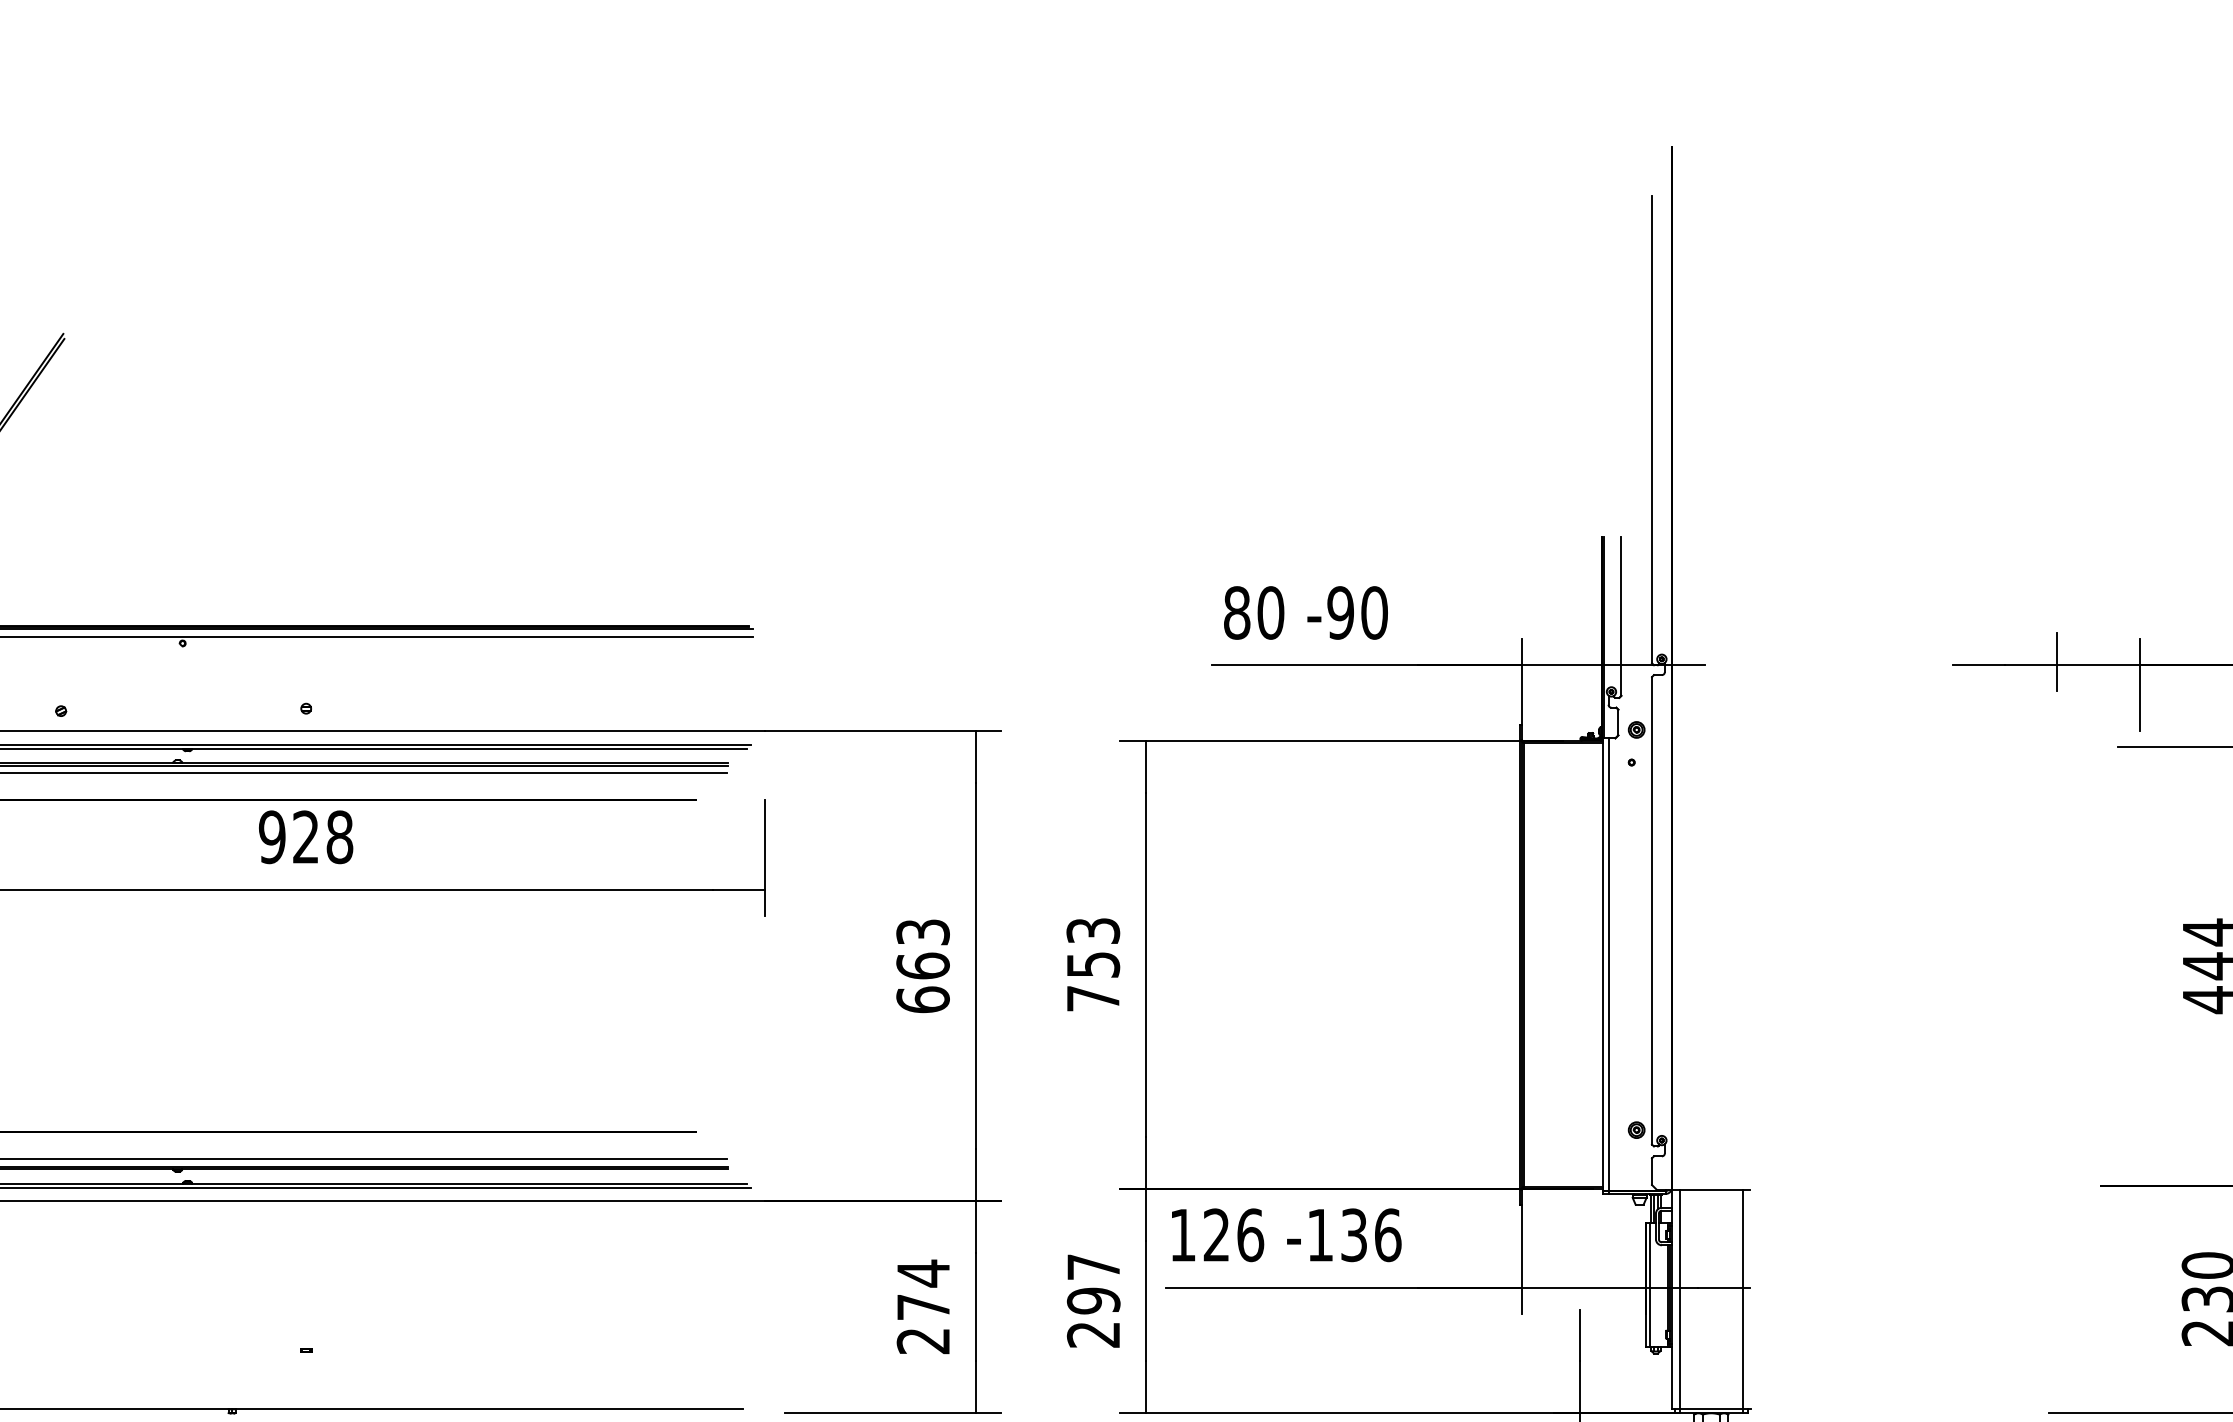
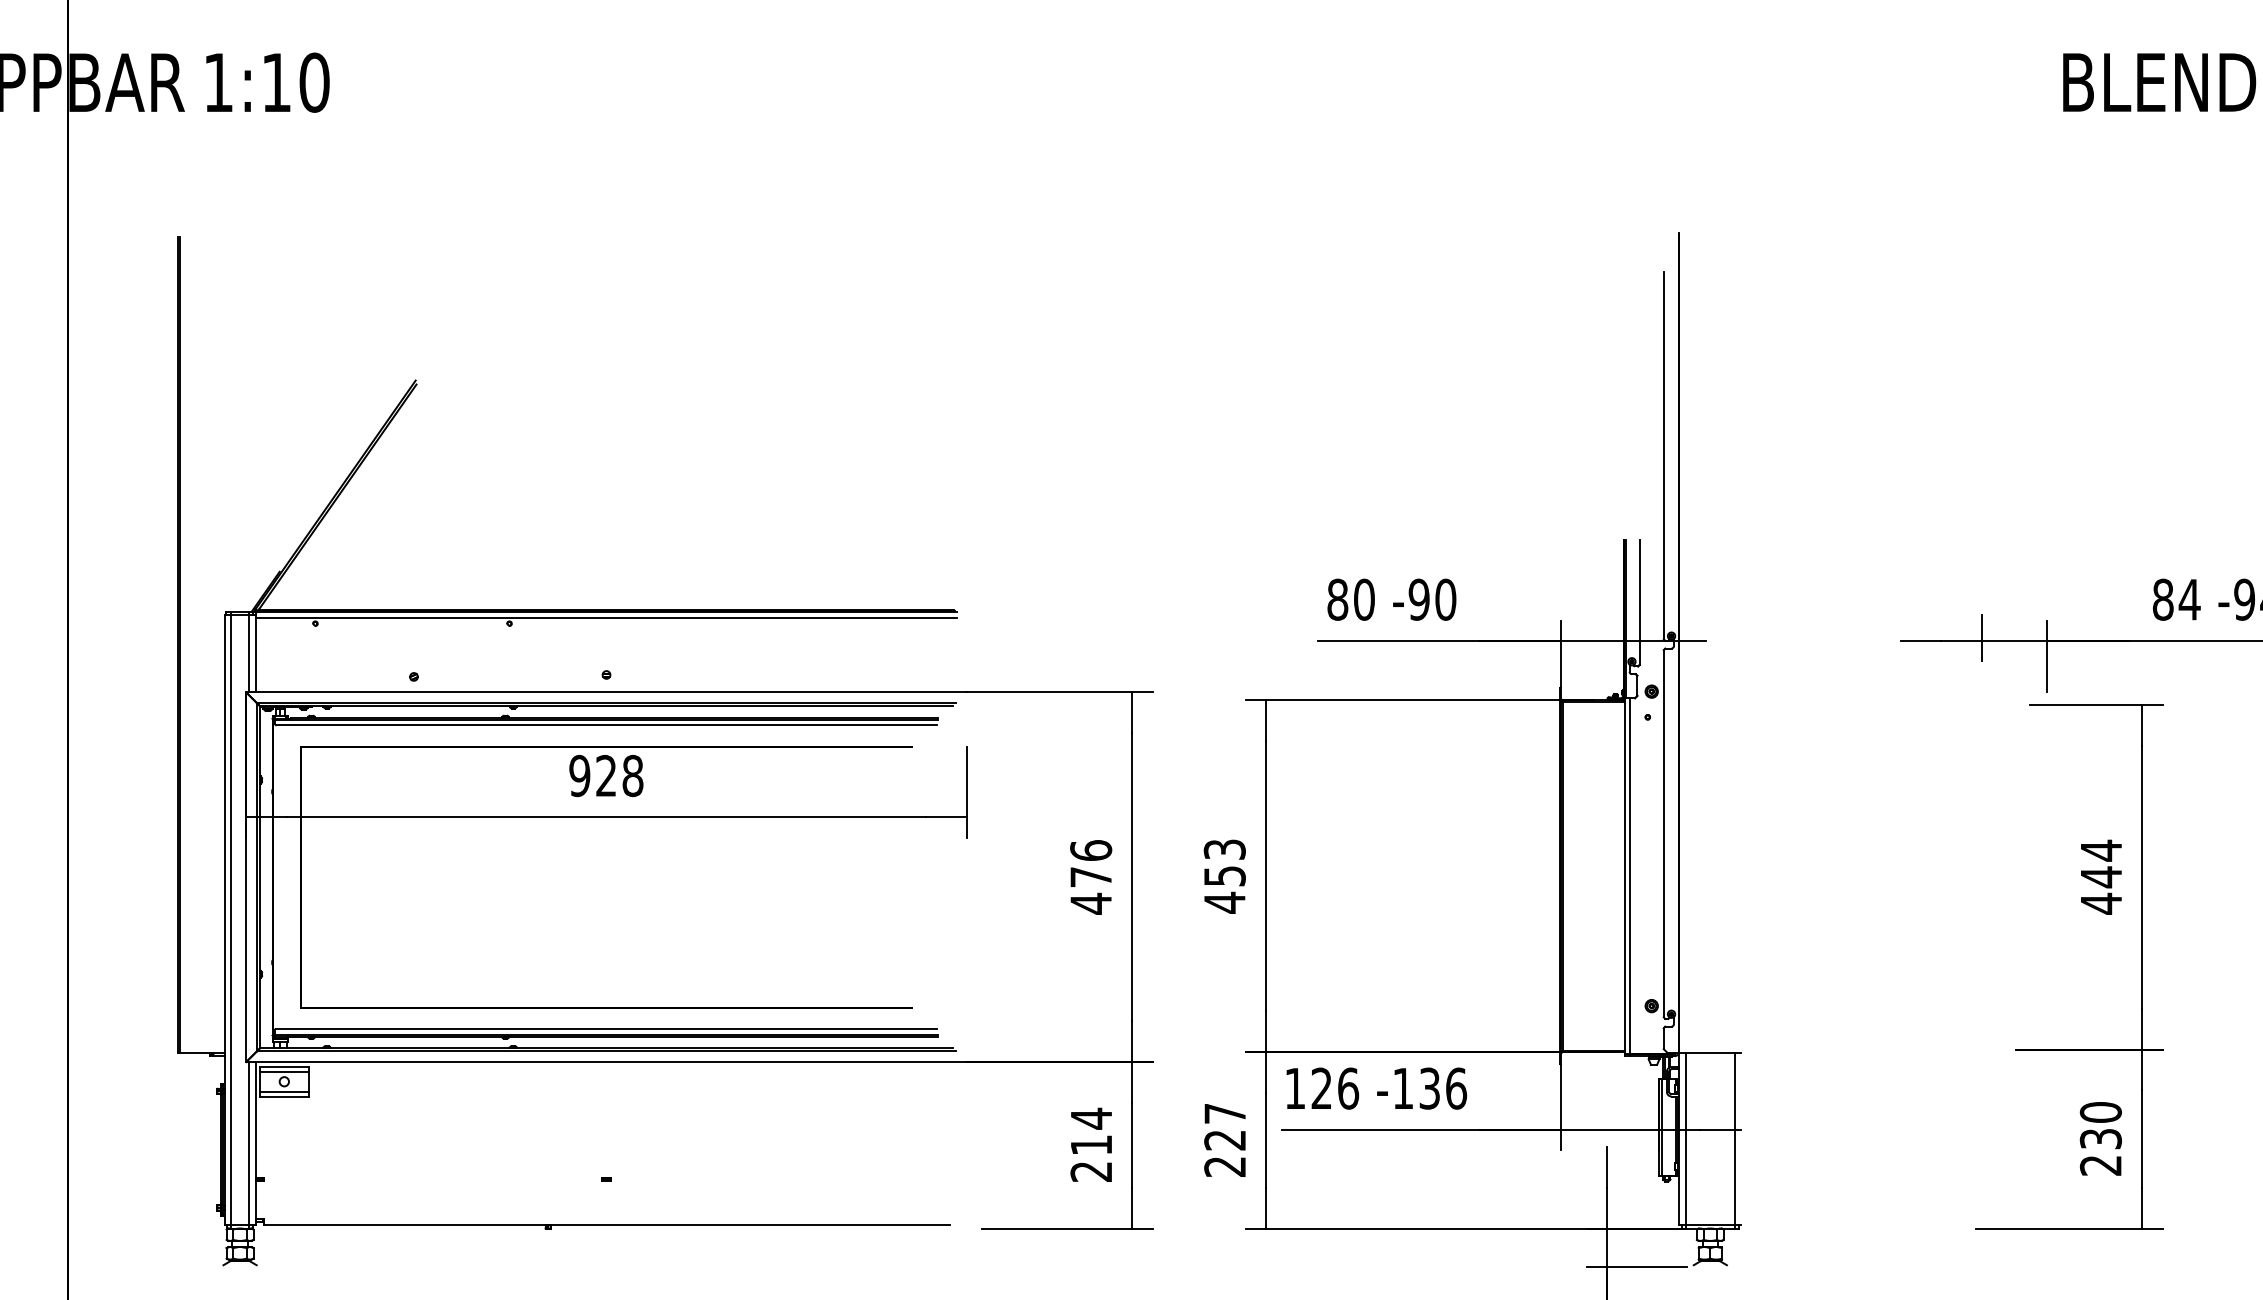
text: (923, 966) -> (1091, 877), 663 -> 476
text: (1092, 998) -> (1224, 902), 753 -> 453
text: (1094, 1301) -> (1225, 1140), 297 -> 227
text: (923, 1307) -> (1091, 1145), 274 -> 214

